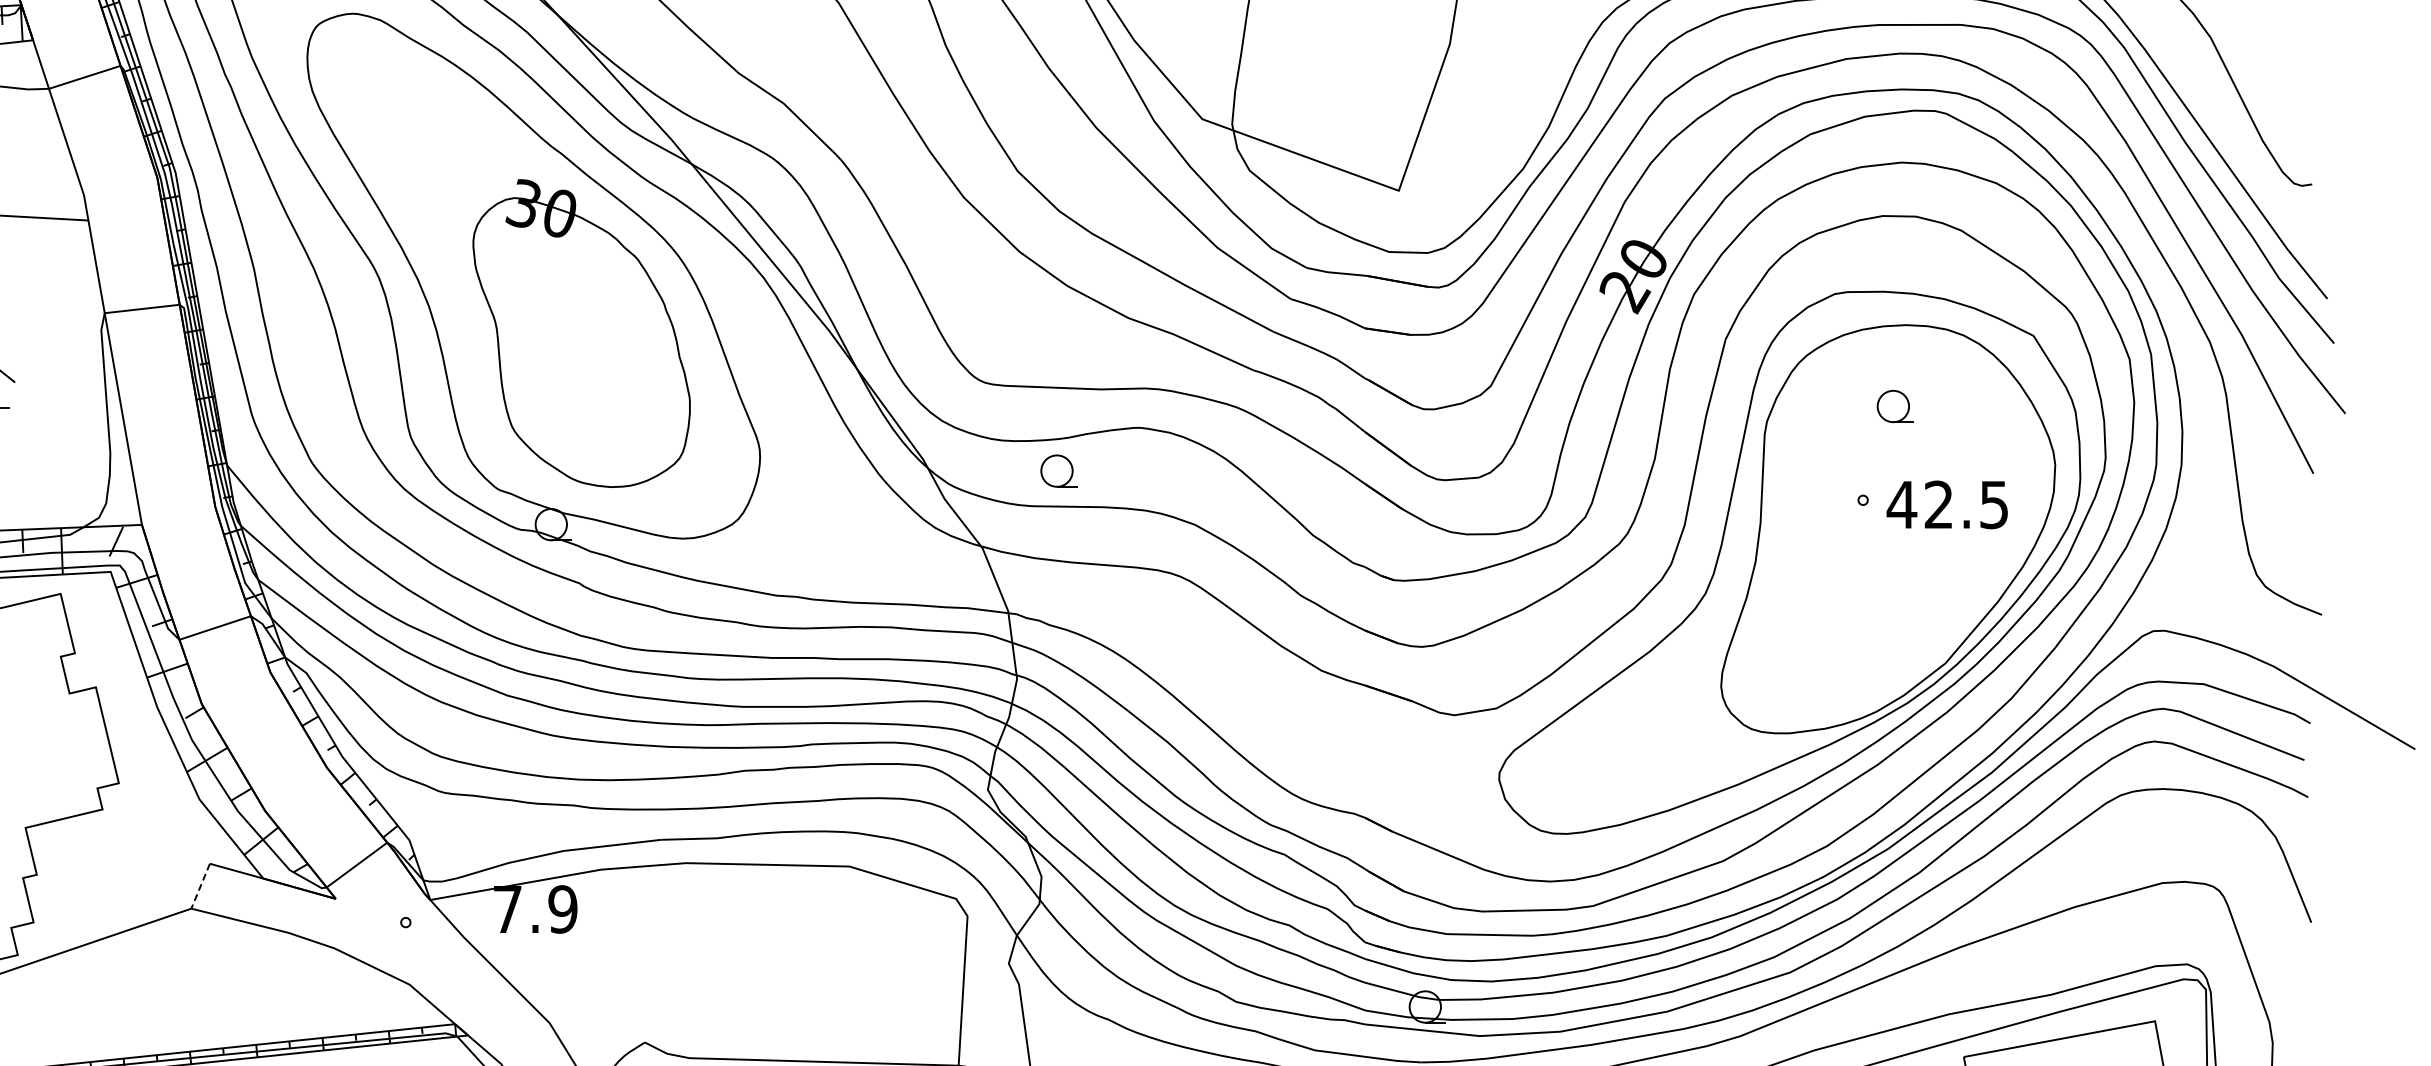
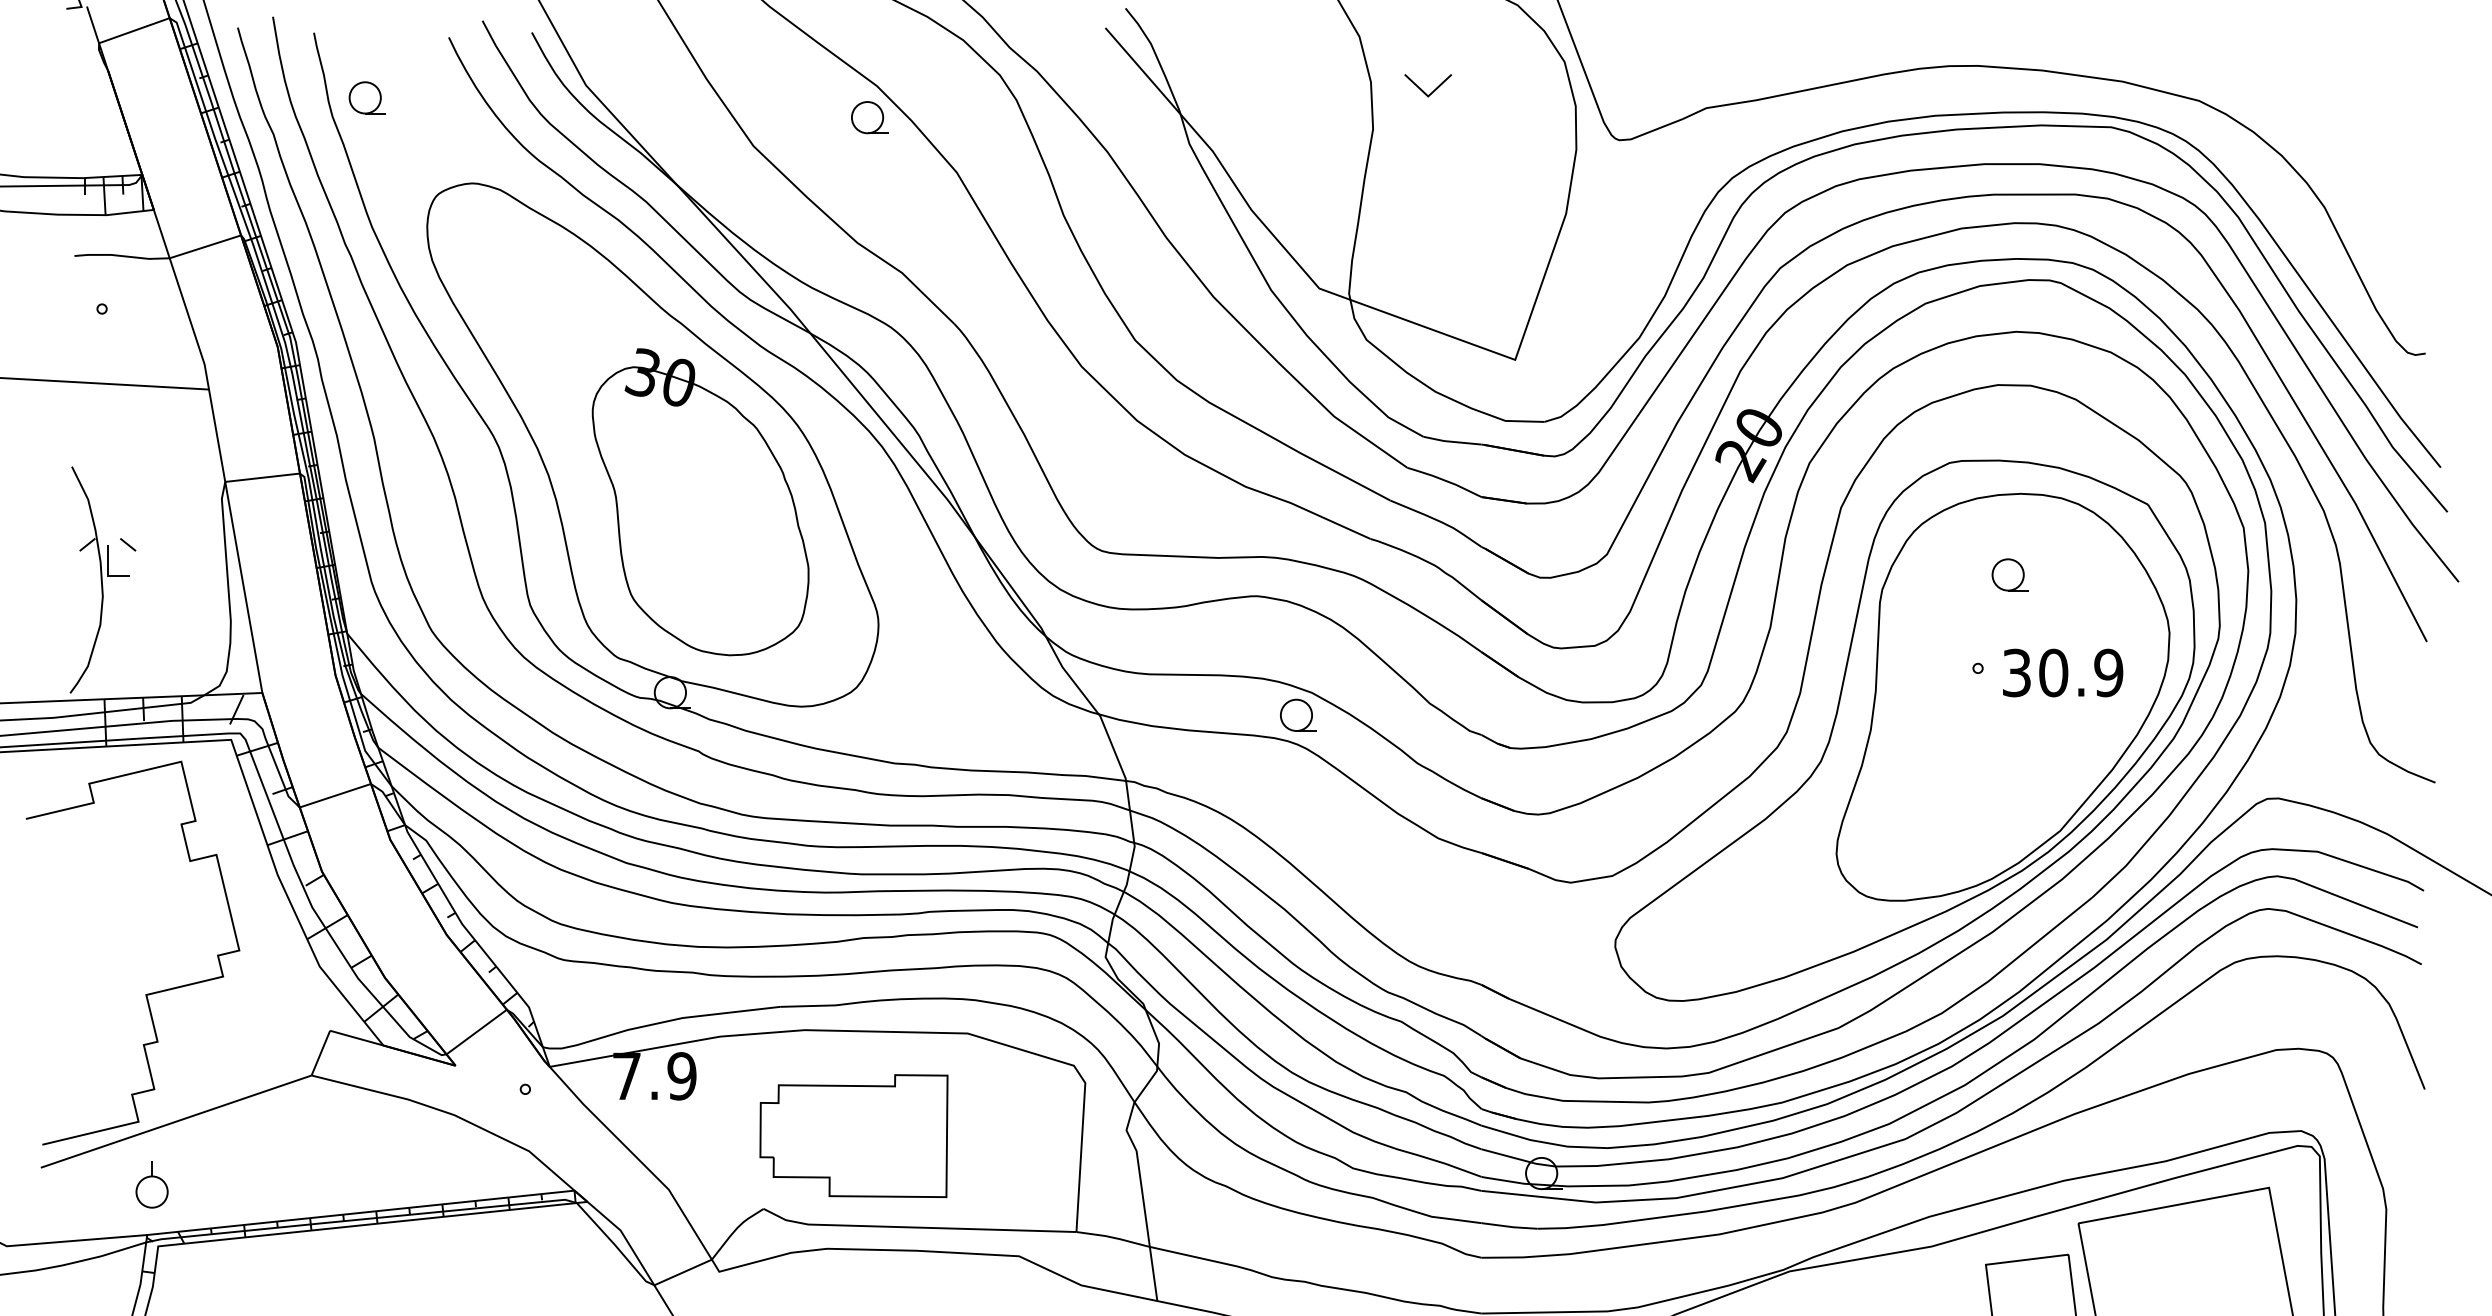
part: (1059, 470) -> (1298, 714), moved
text: (1947, 504) -> (2062, 672), 42.5 -> 30.9
line: (200, 886) -> (320, 1053), dashed -> solid
part: (734, 968) -> (853, 1135), added
part: (30, 1018) -> (151, 1184), added

